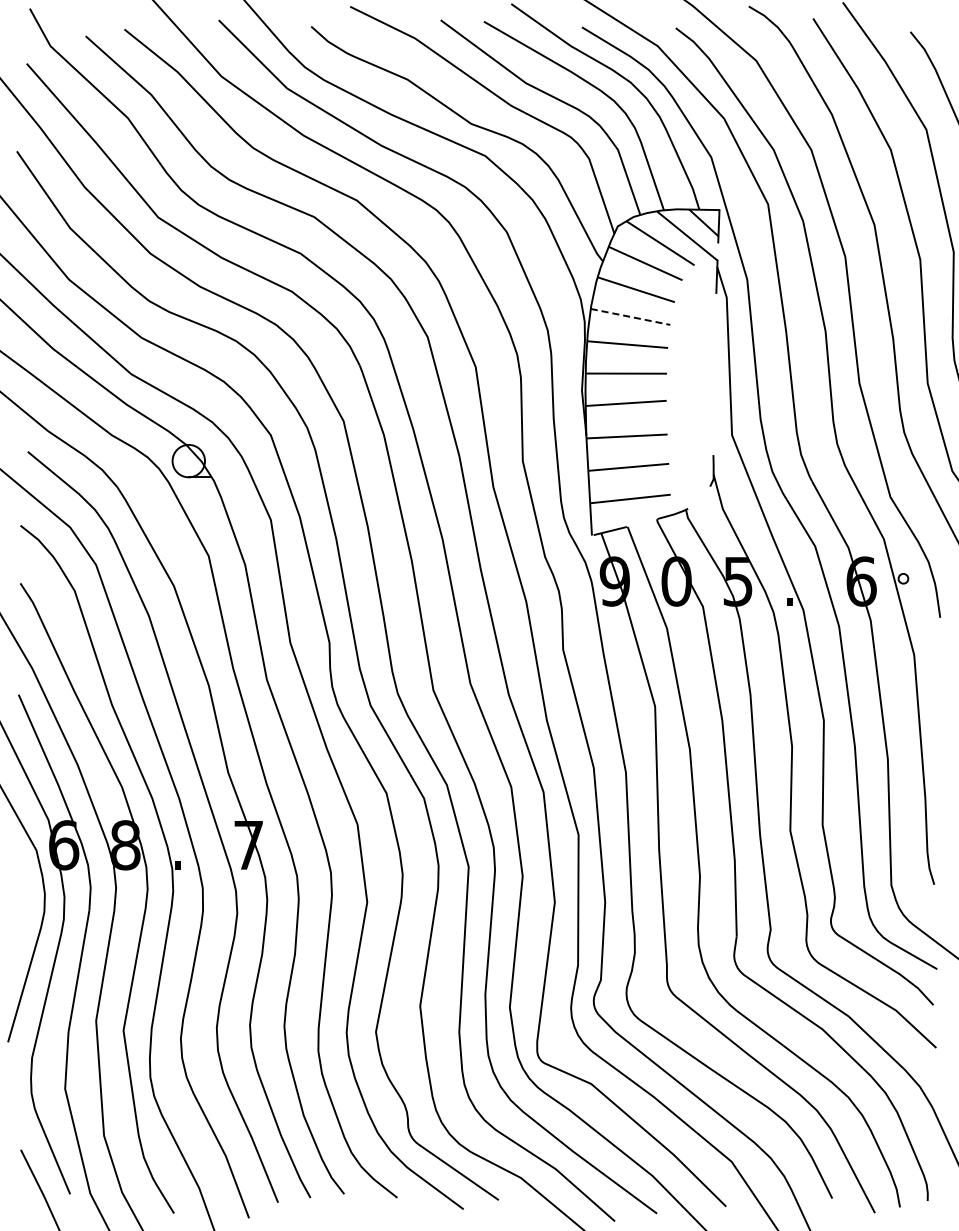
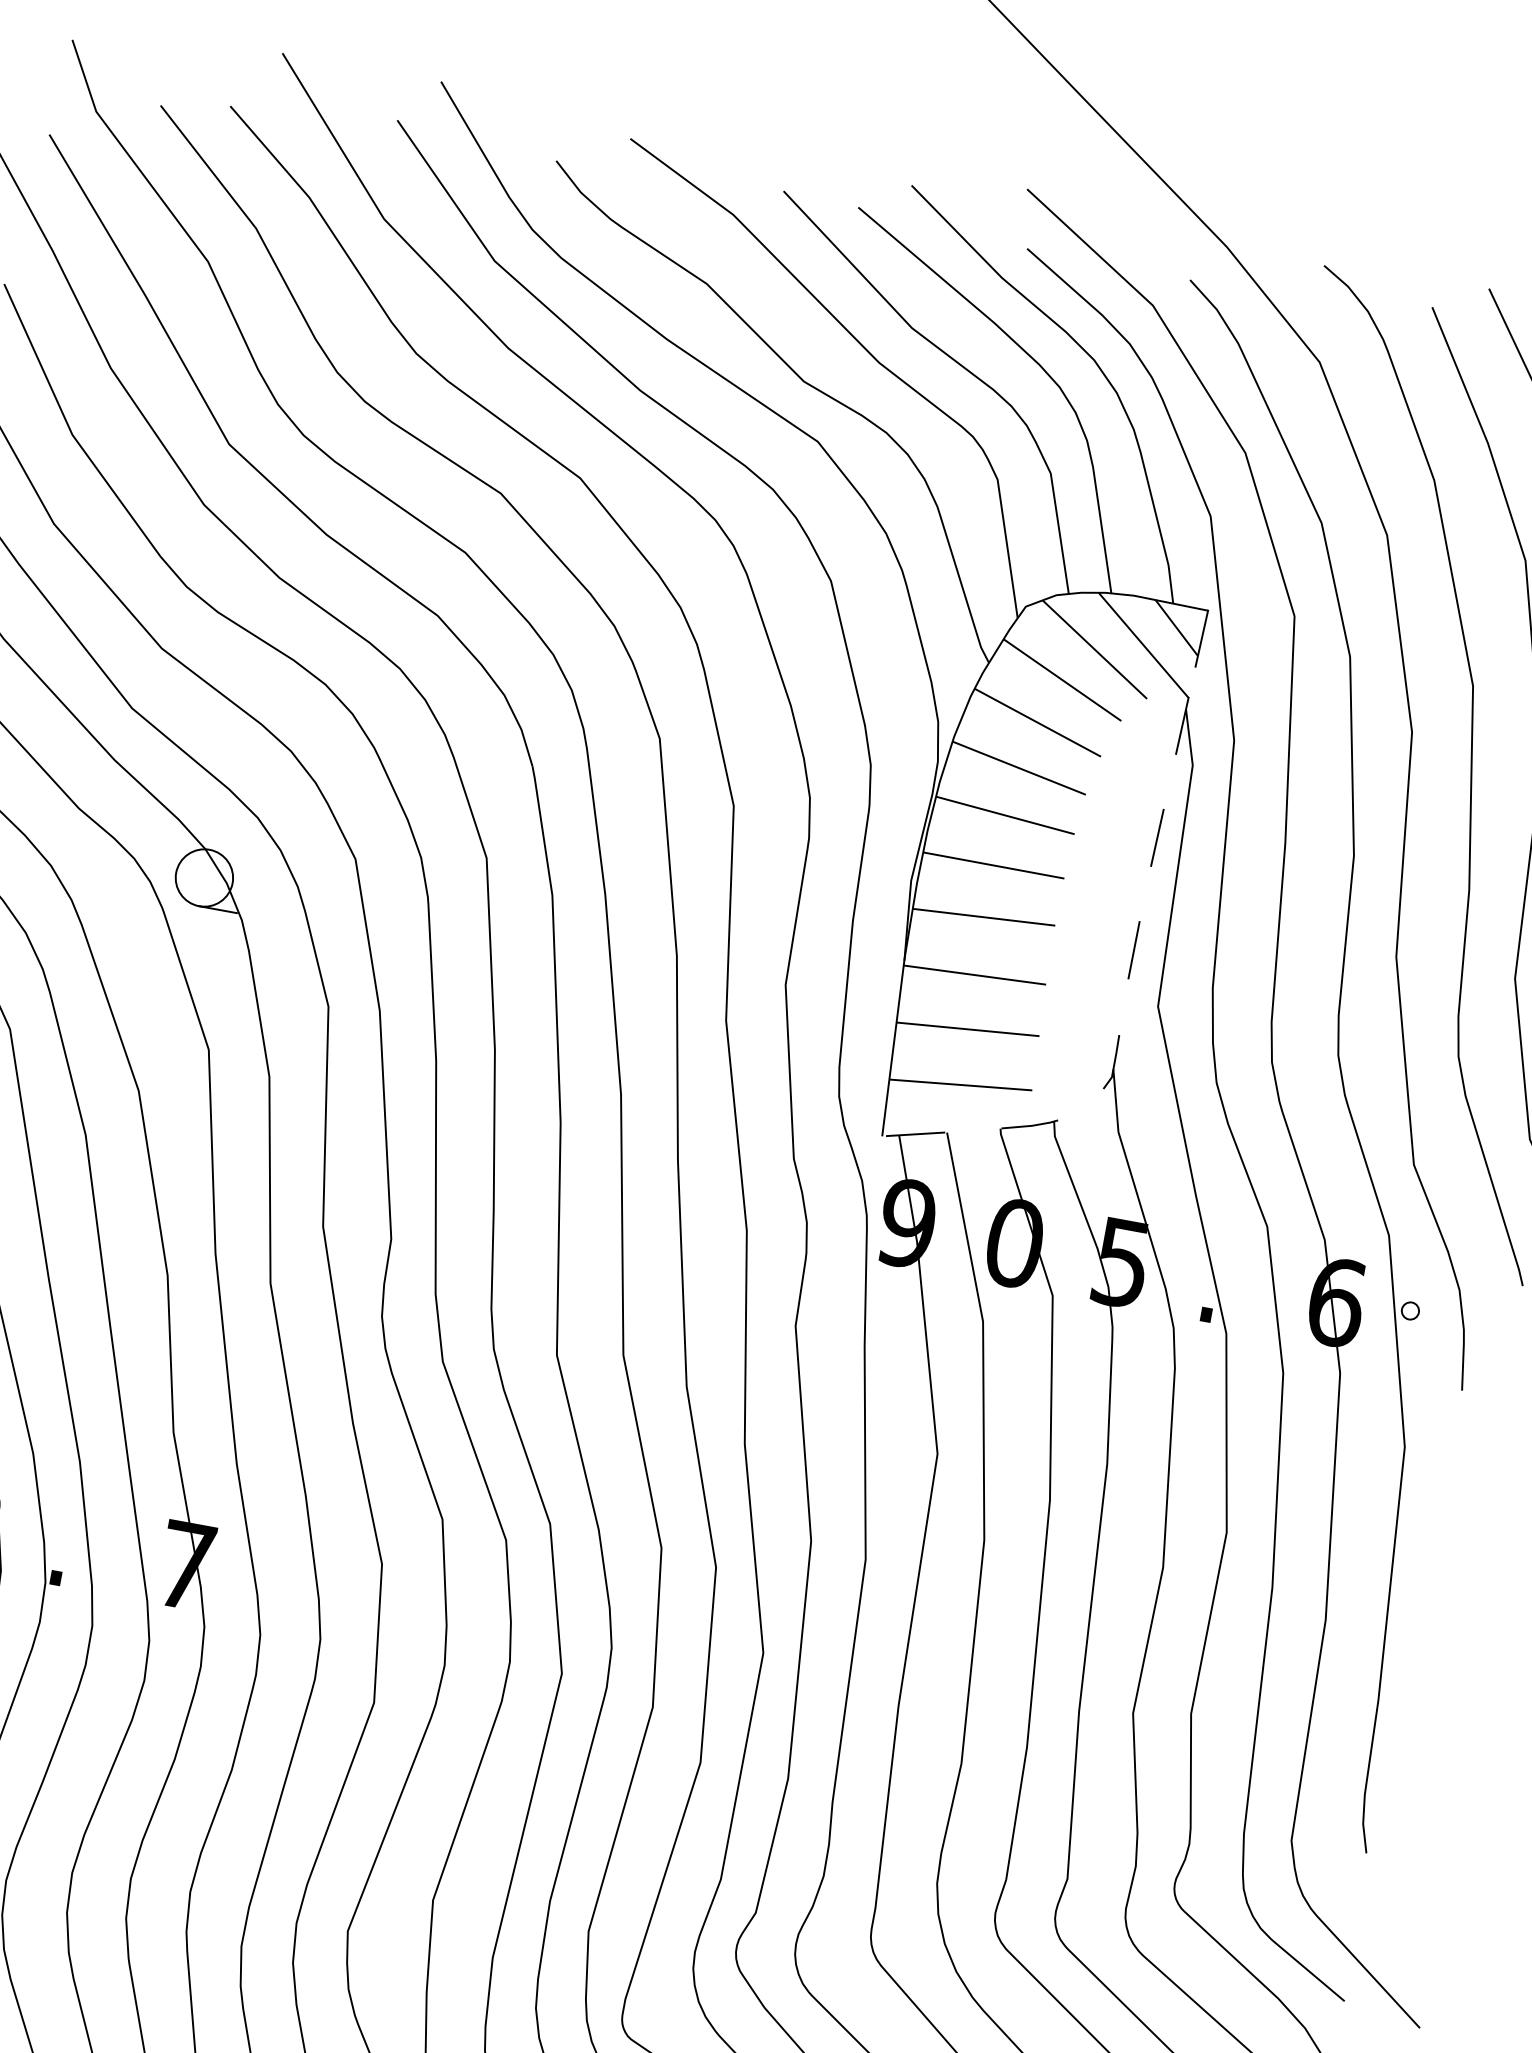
line: (630, 316) -> (1019, 767), dashed -> solid
line: (714, 341) -> (1157, 837), added
line: (712, 406) -> (1133, 950), added

